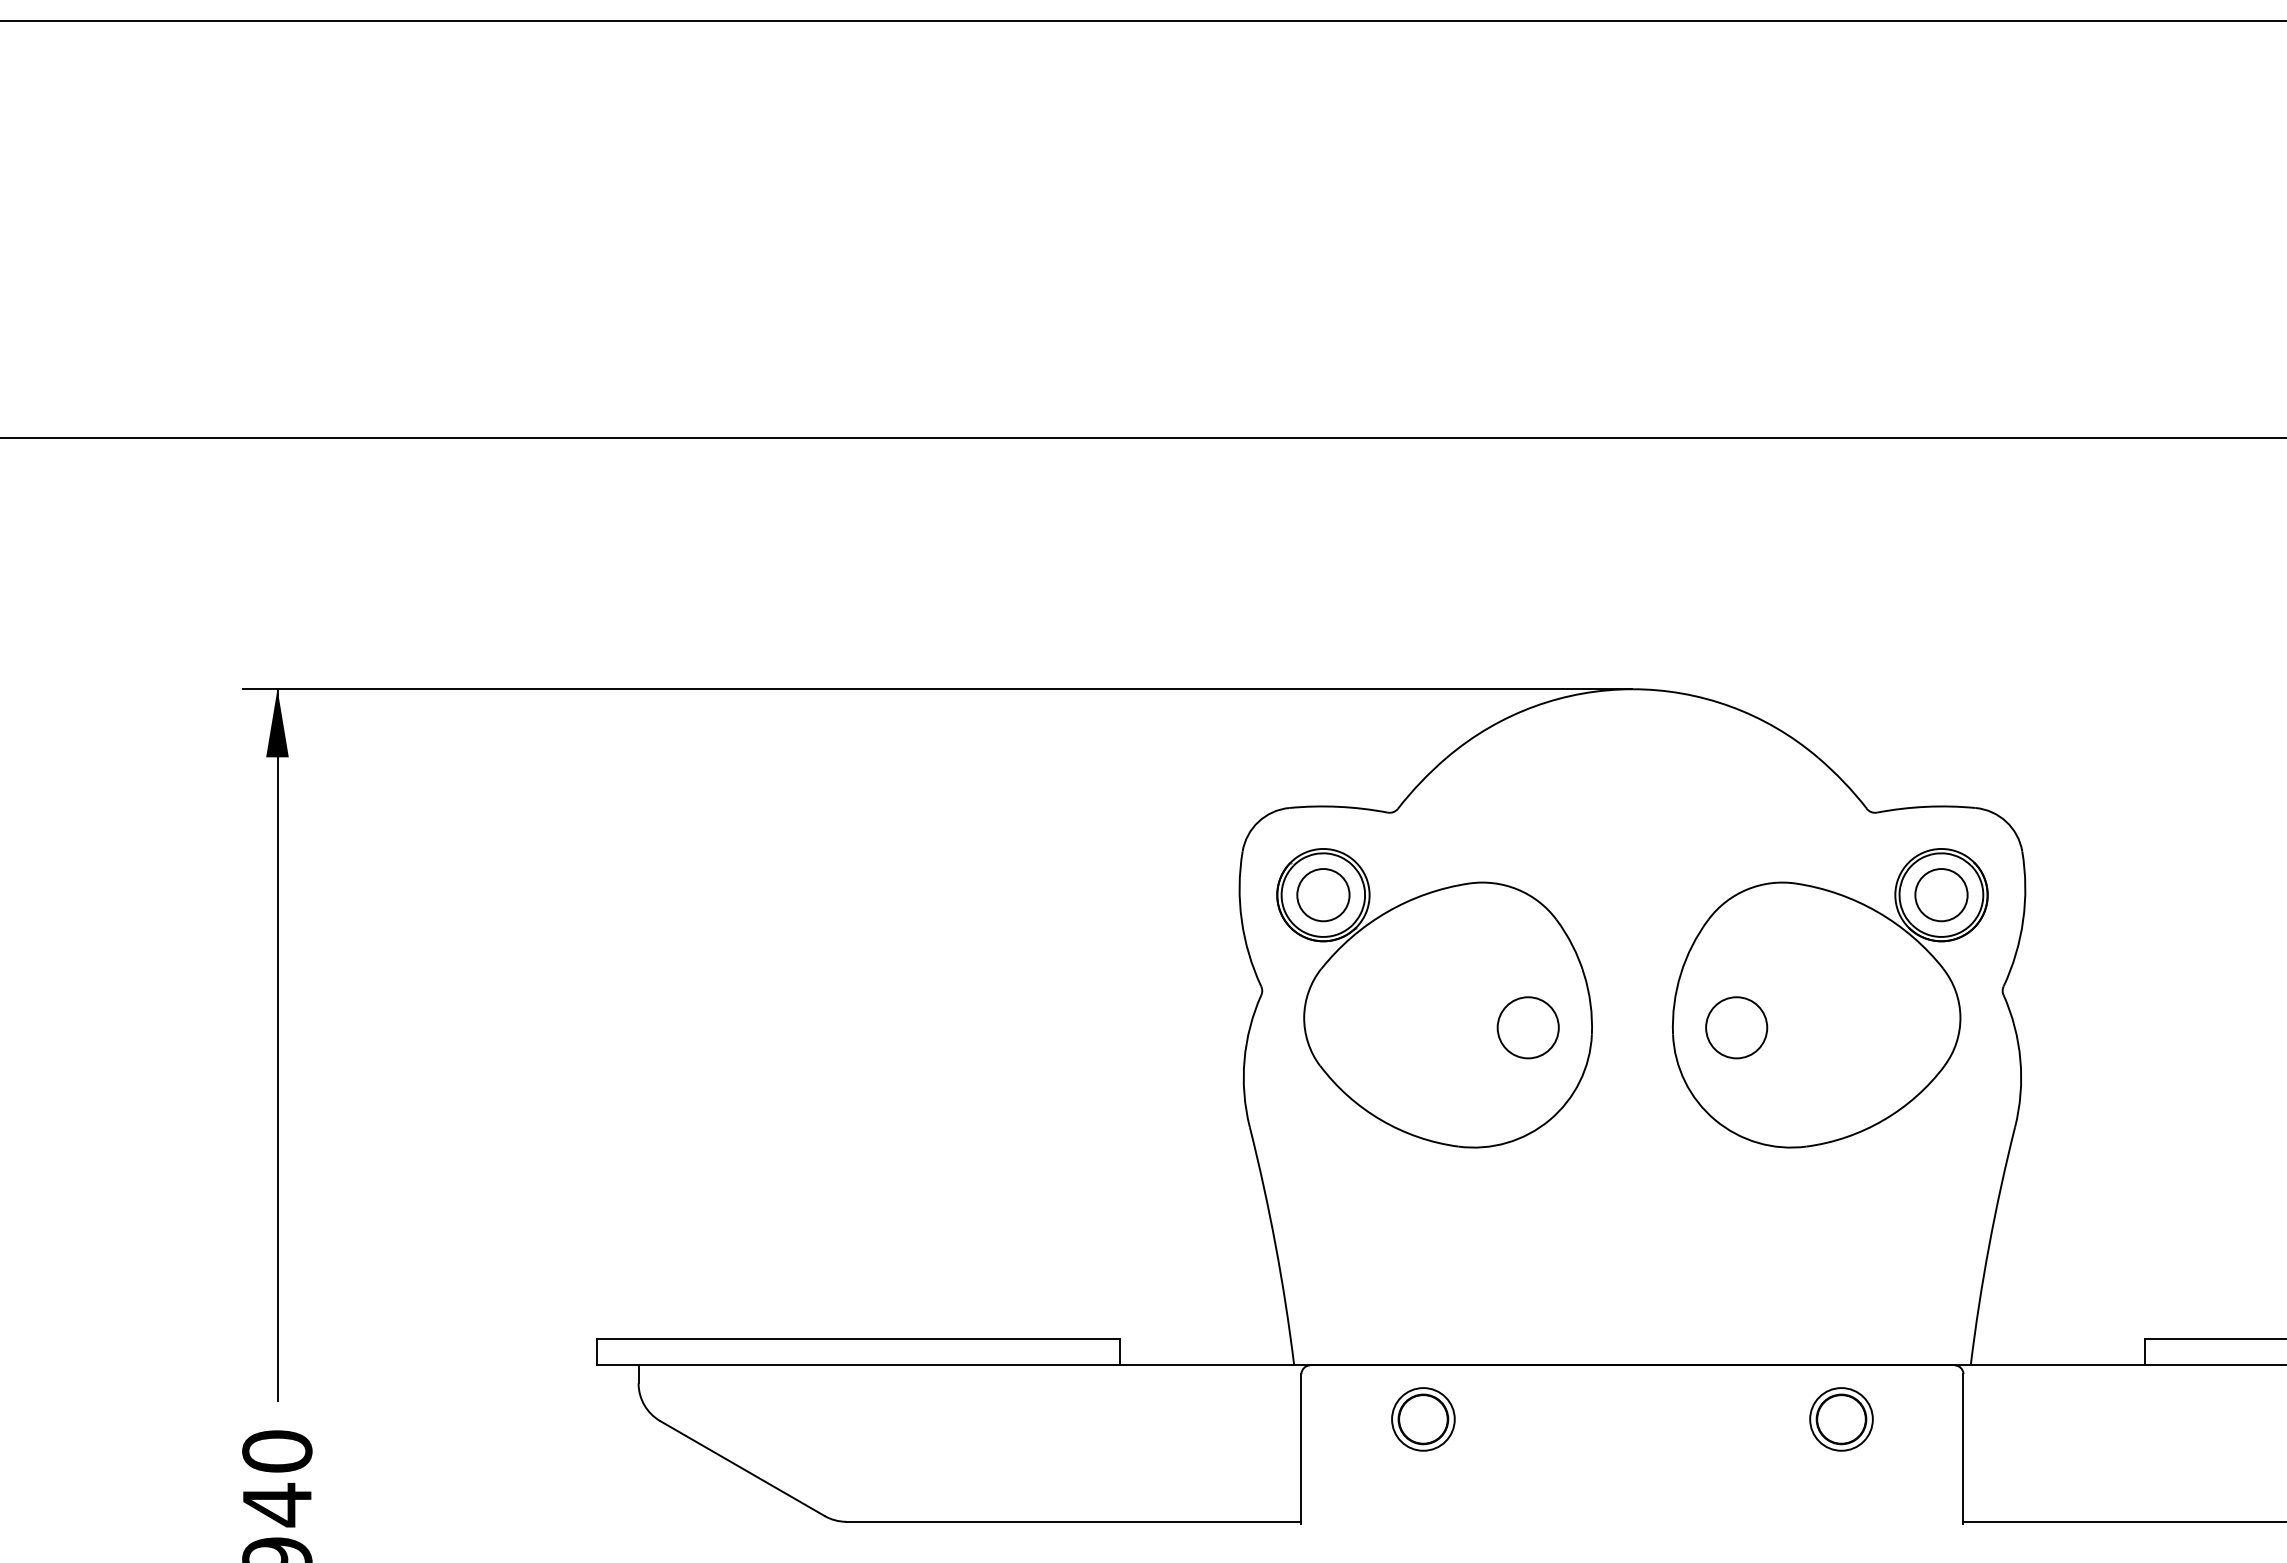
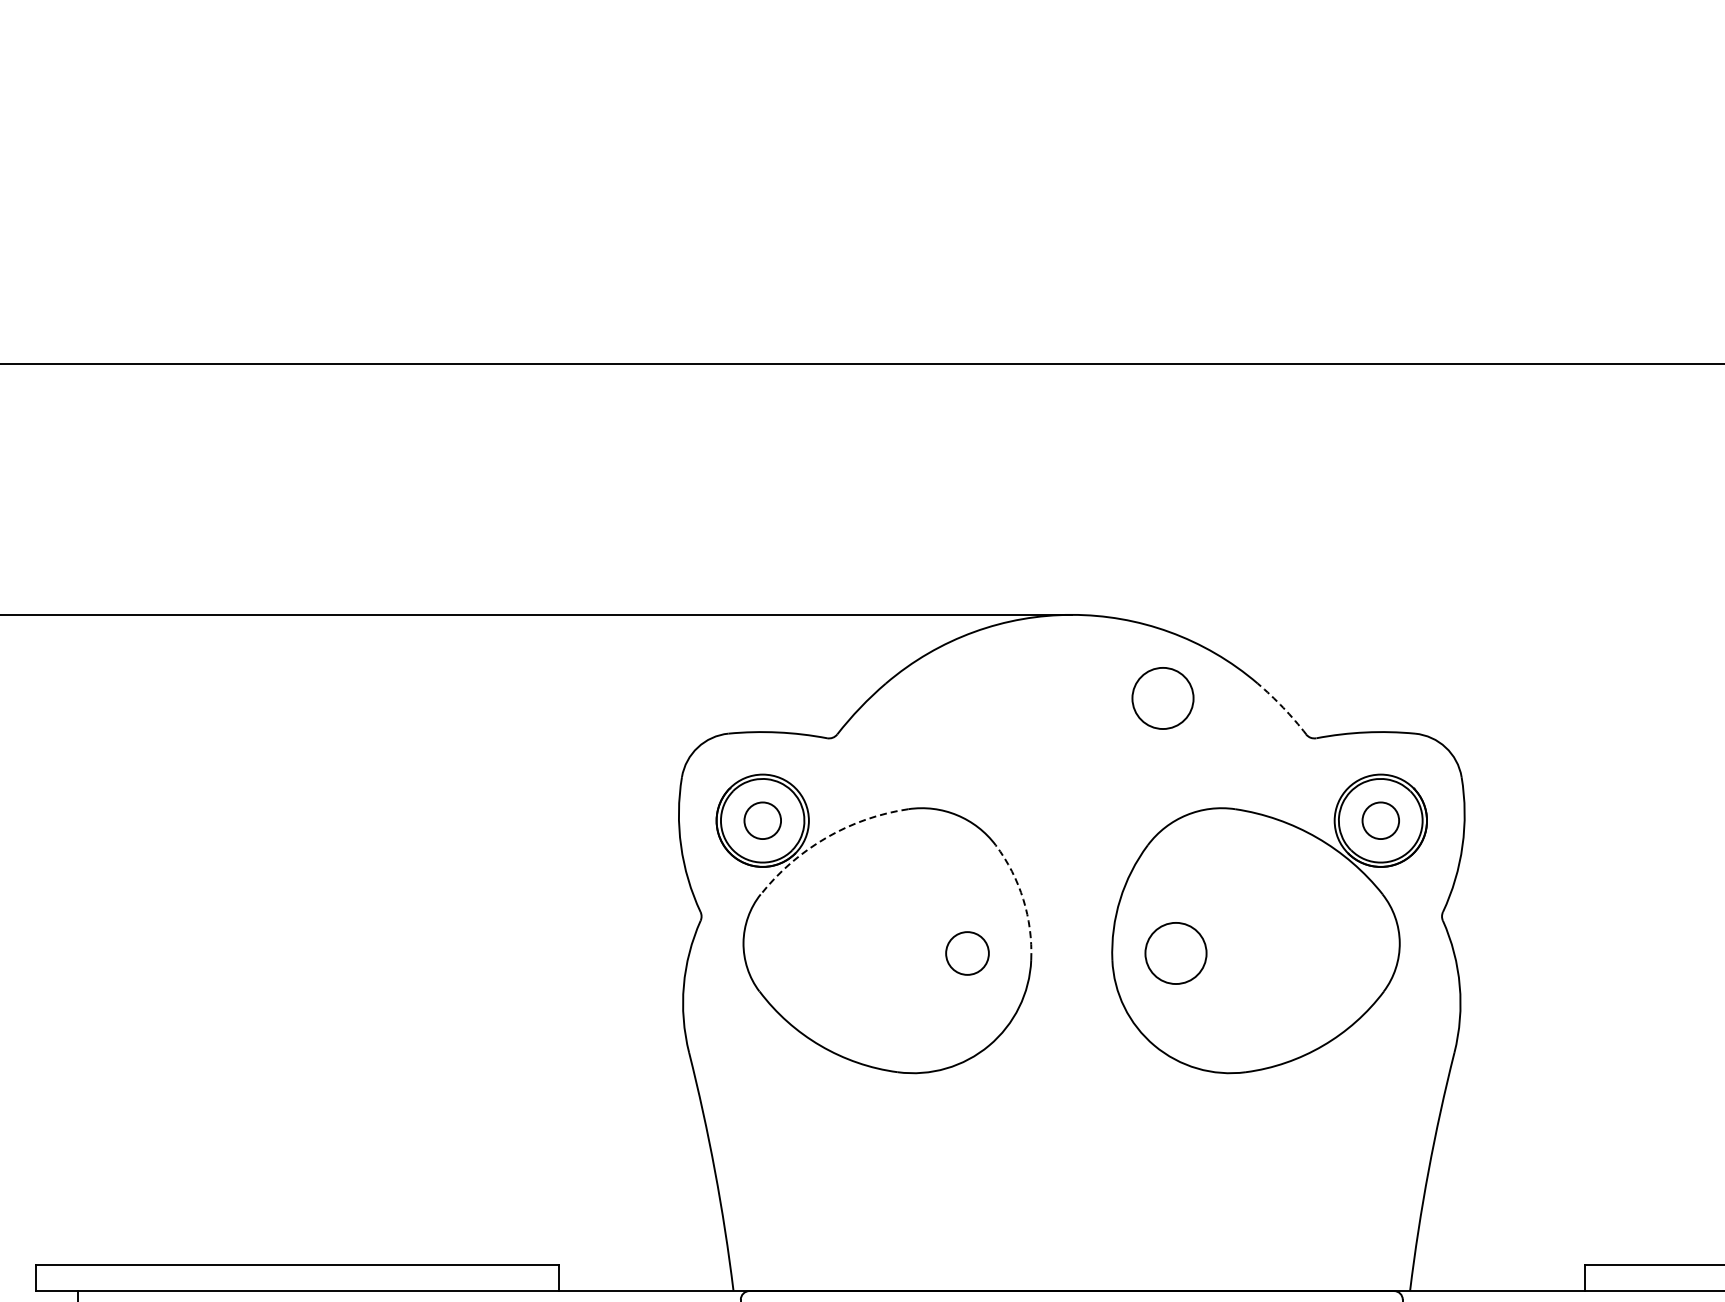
circle: (1723, 772) -> (1162, 698), added
arc: (1843, 782) -> (1282, 708), solid -> dashed
circle: (1323, 895) -> (762, 821), size x0.7
circle: (1941, 895) -> (1380, 821), size x0.7
arc: (1387, 912) -> (826, 838), solid -> dashed
arc: (1584, 973) -> (1023, 899), solid -> dashed
circle: (1527, 1027) -> (966, 953), size x0.7

